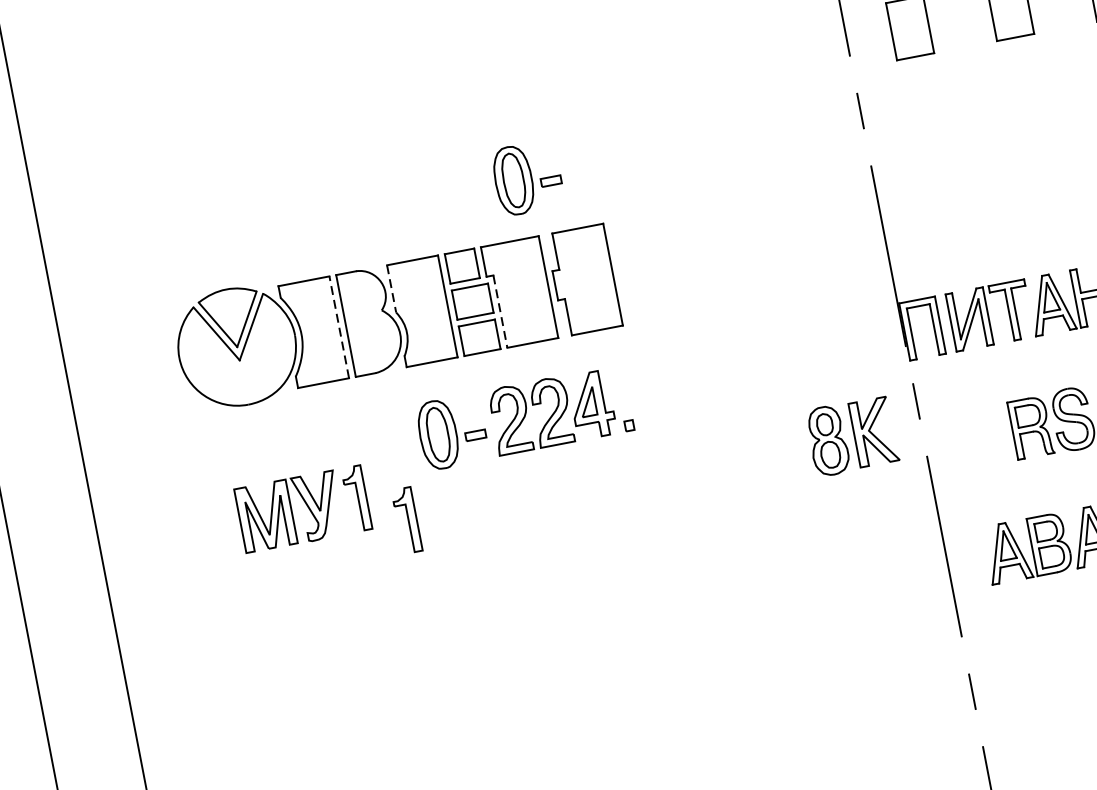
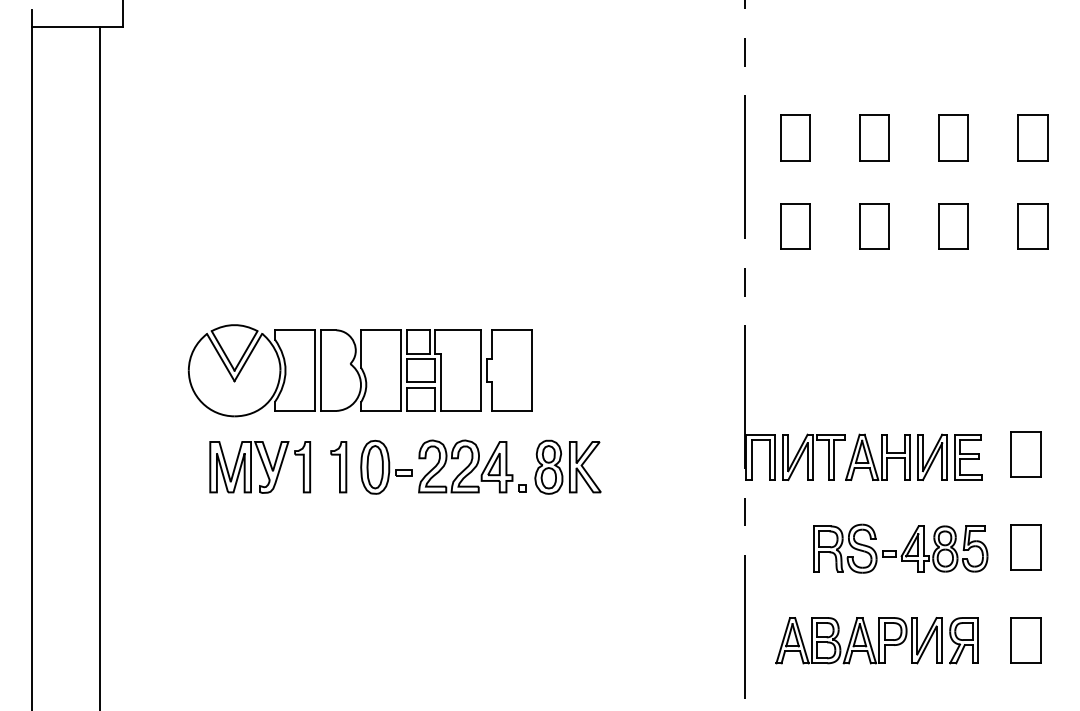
part: (527, 176) -> (481, 283), removed
line: (392, 289) -> (361, 349), dashed -> solid
line: (500, 311) -> (440, 382), dashed -> solid
line: (339, 327) -> (315, 370), dashed -> solid
part: (851, 435) -> (567, 466), moved
part: (303, 509) -> (260, 467), moved
part: (406, 521) -> (338, 467), moved

